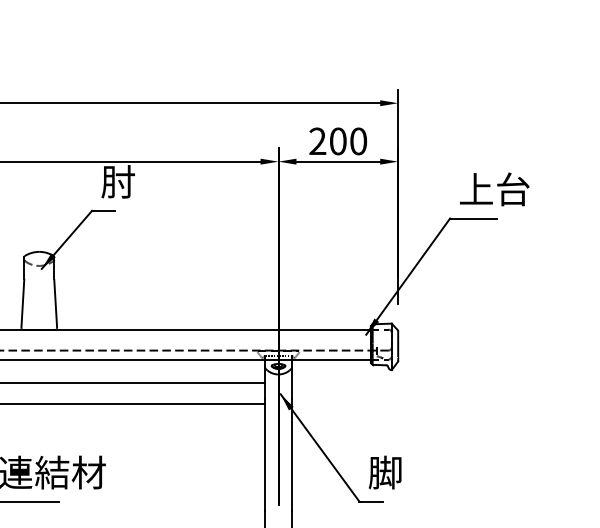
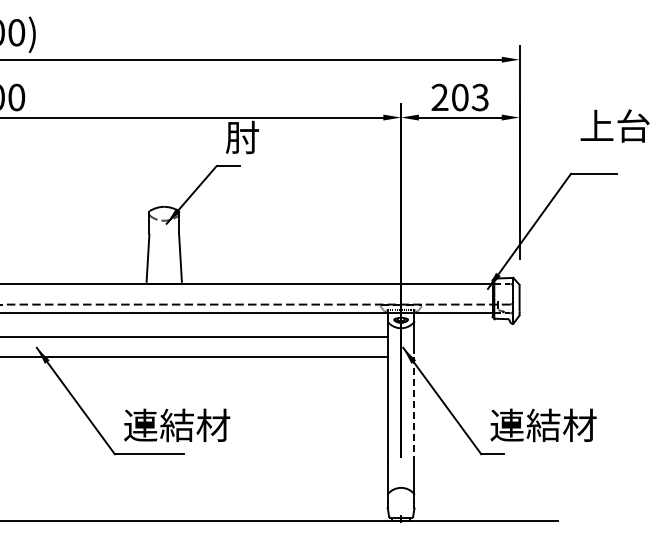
text: (357, 141) -> (479, 97), 200 -> 203
text: (494, 188) -> (614, 125), moved
line: (292, 454) -> (414, 407), solid -> dashed
text: (422, 472) -> (543, 425), 脚 -> 連結材

